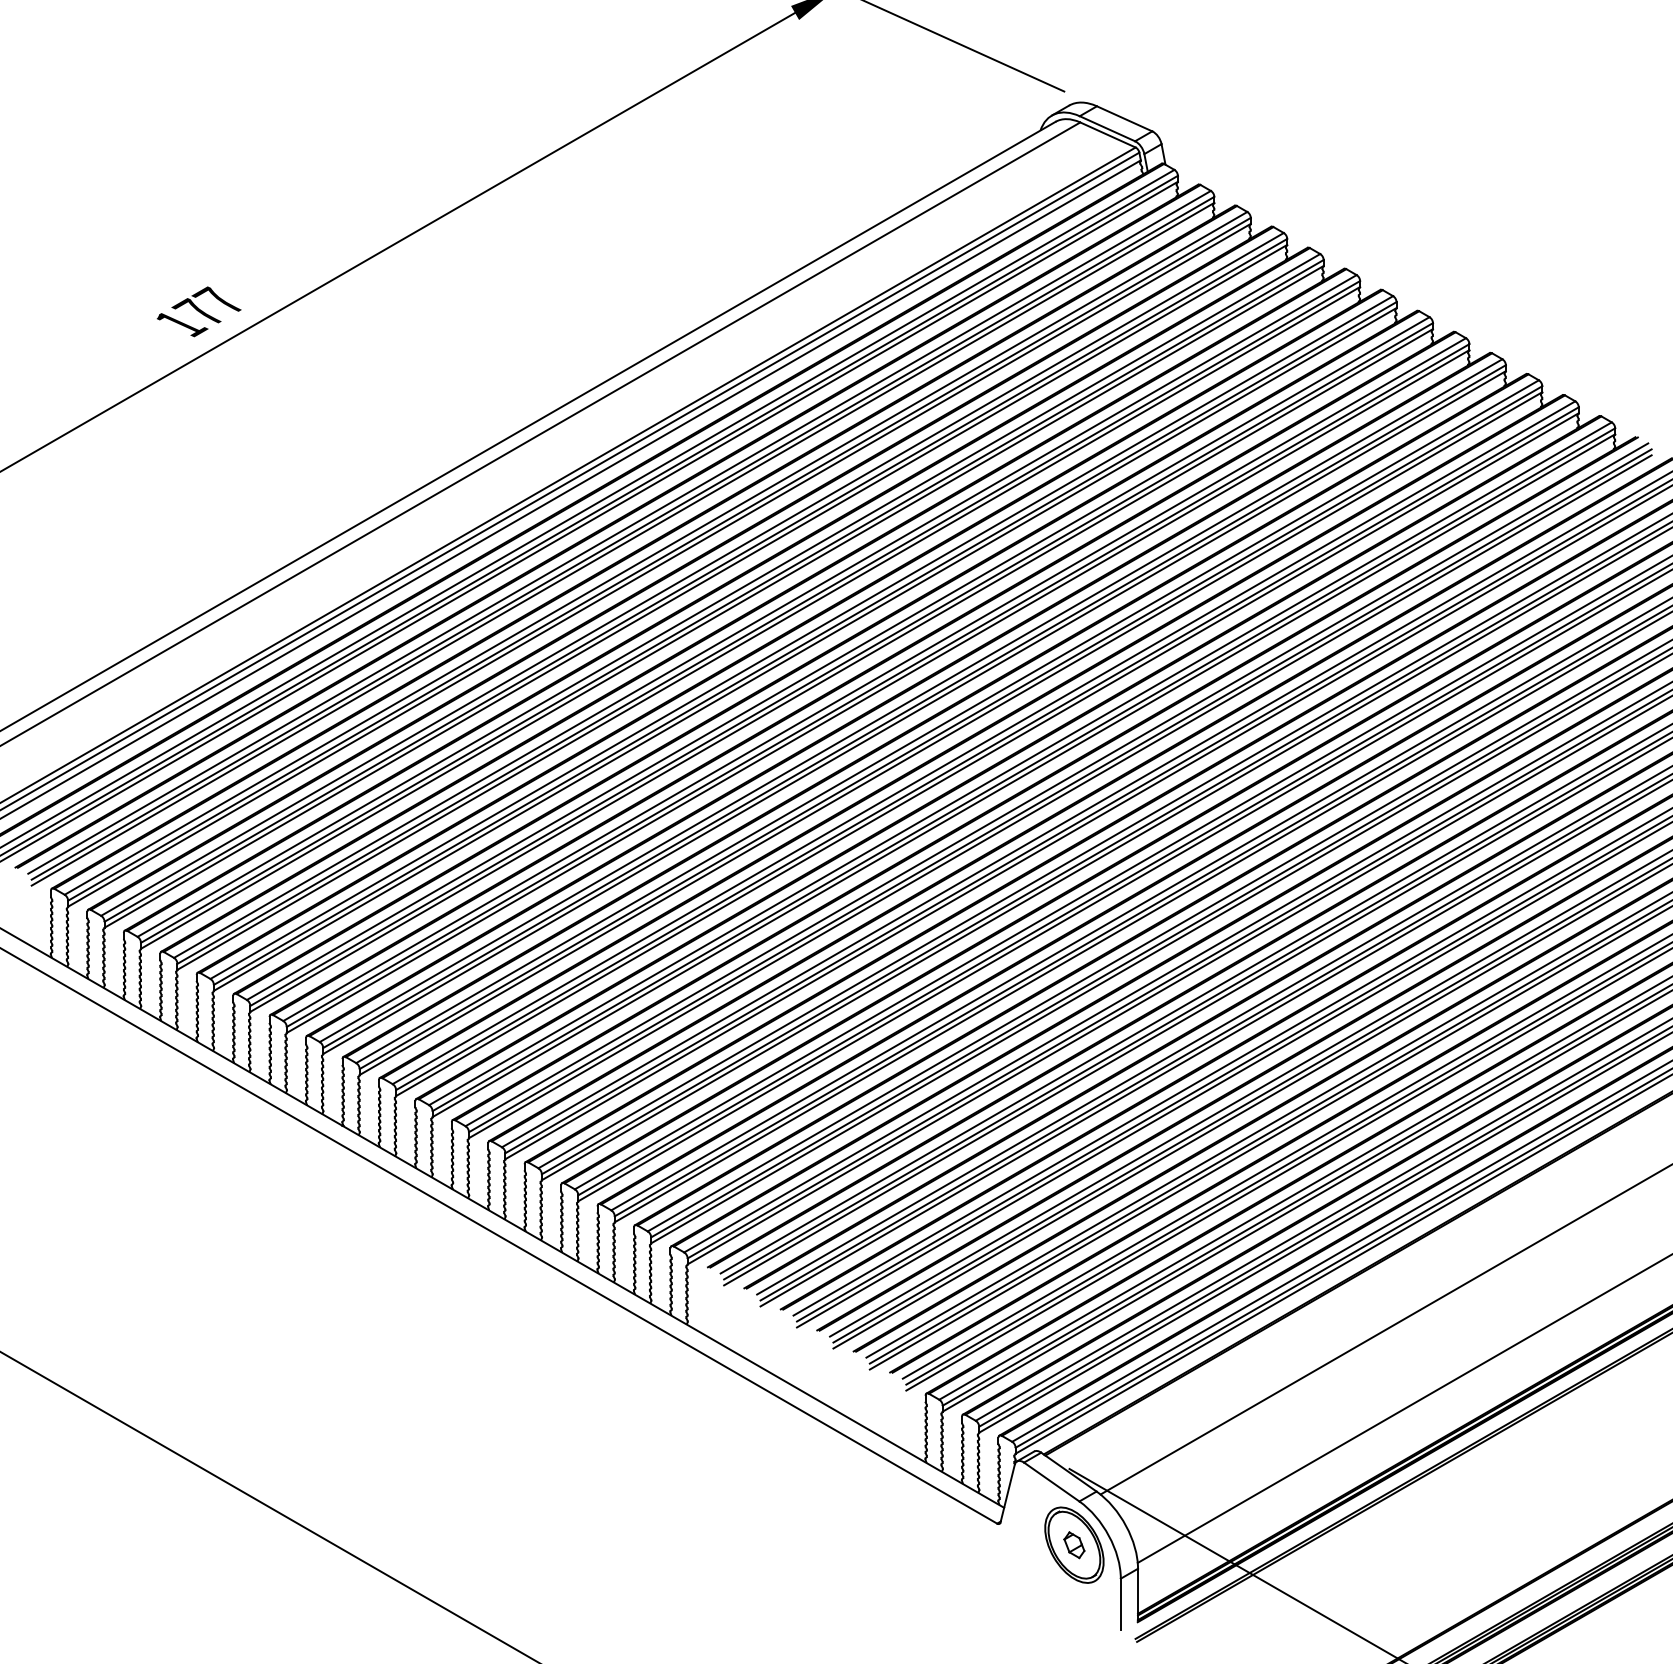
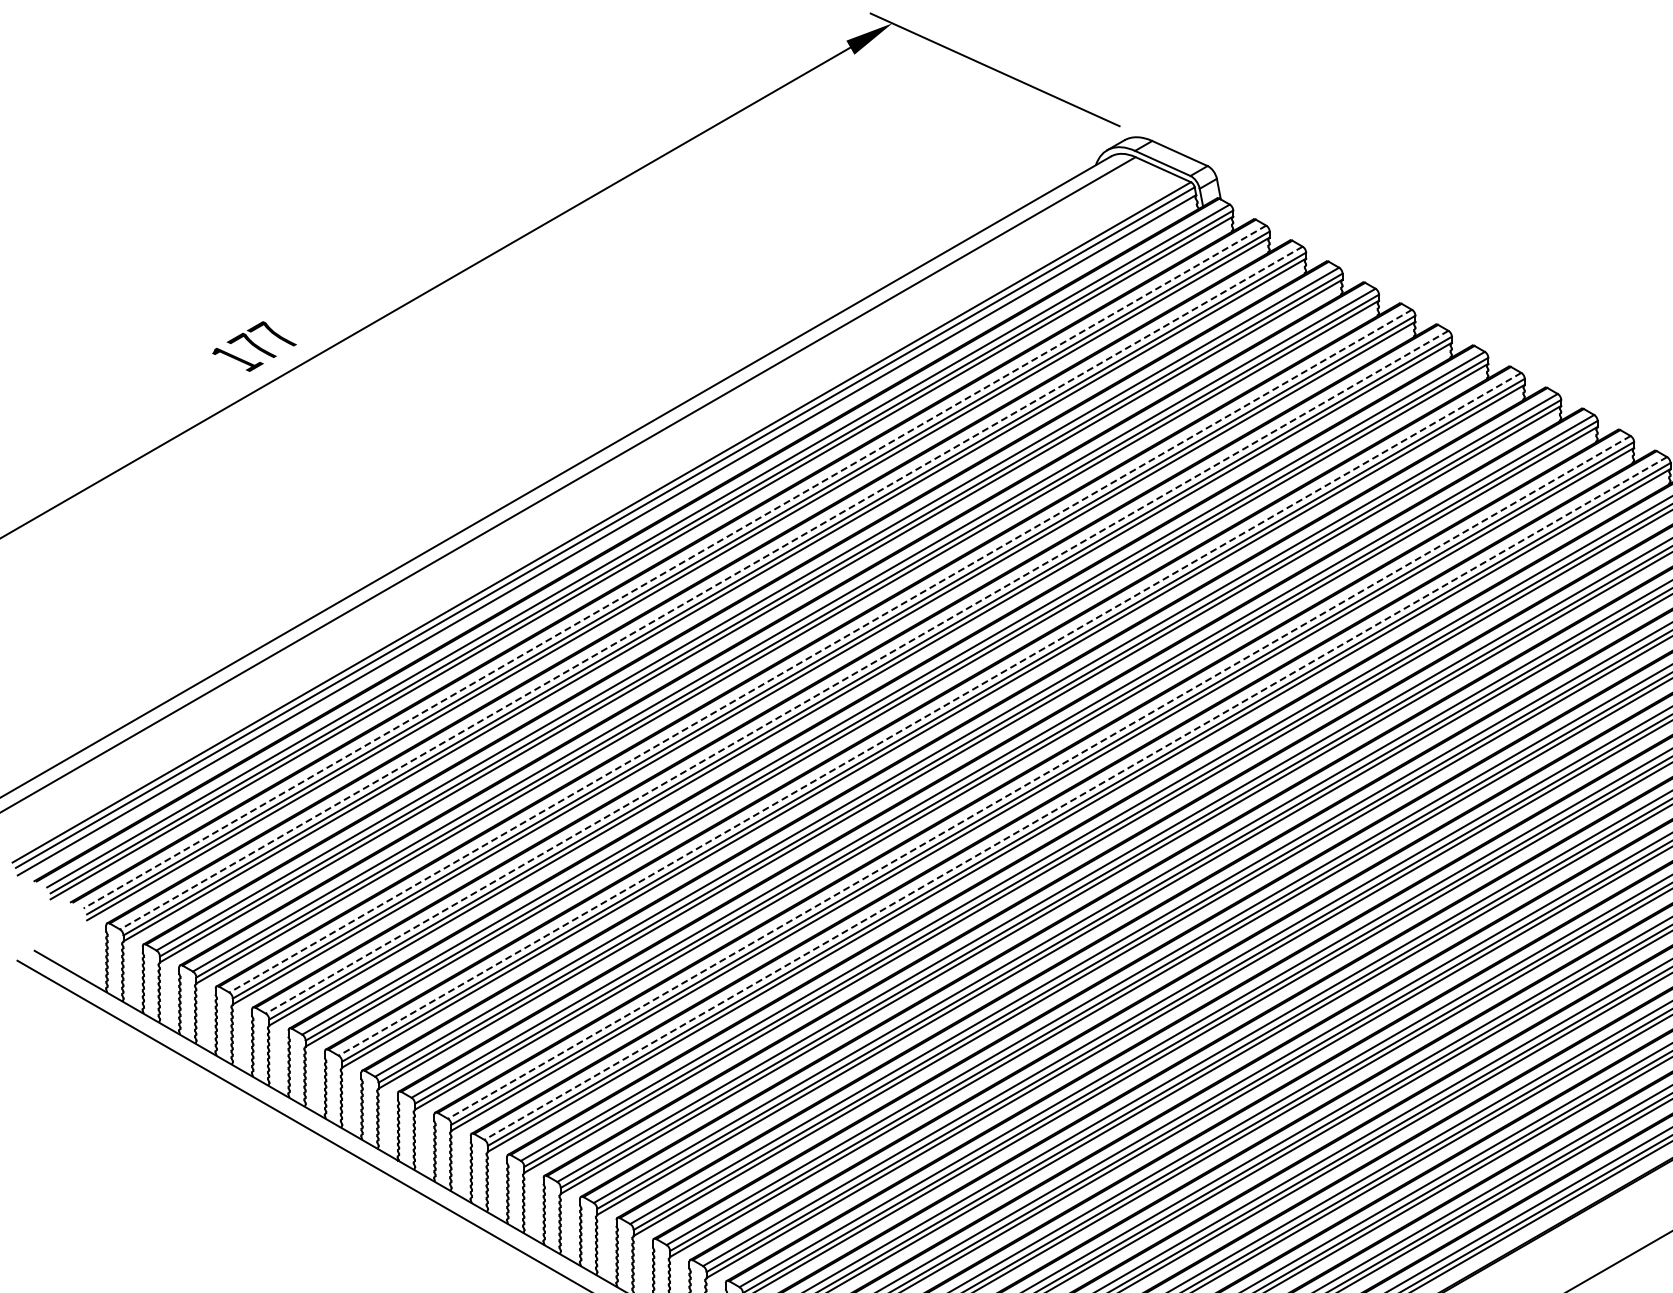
line: (619, 532) -> (674, 567), solid -> dashed
line: (656, 553) -> (711, 588), solid -> dashed
line: (765, 616) -> (820, 651), solid -> dashed
line: (801, 637) -> (856, 672), solid -> dashed
line: (874, 679) -> (929, 714), solid -> dashed
line: (984, 742) -> (1039, 777), solid -> dashed
line: (1020, 763) -> (1075, 798), solid -> dashed

